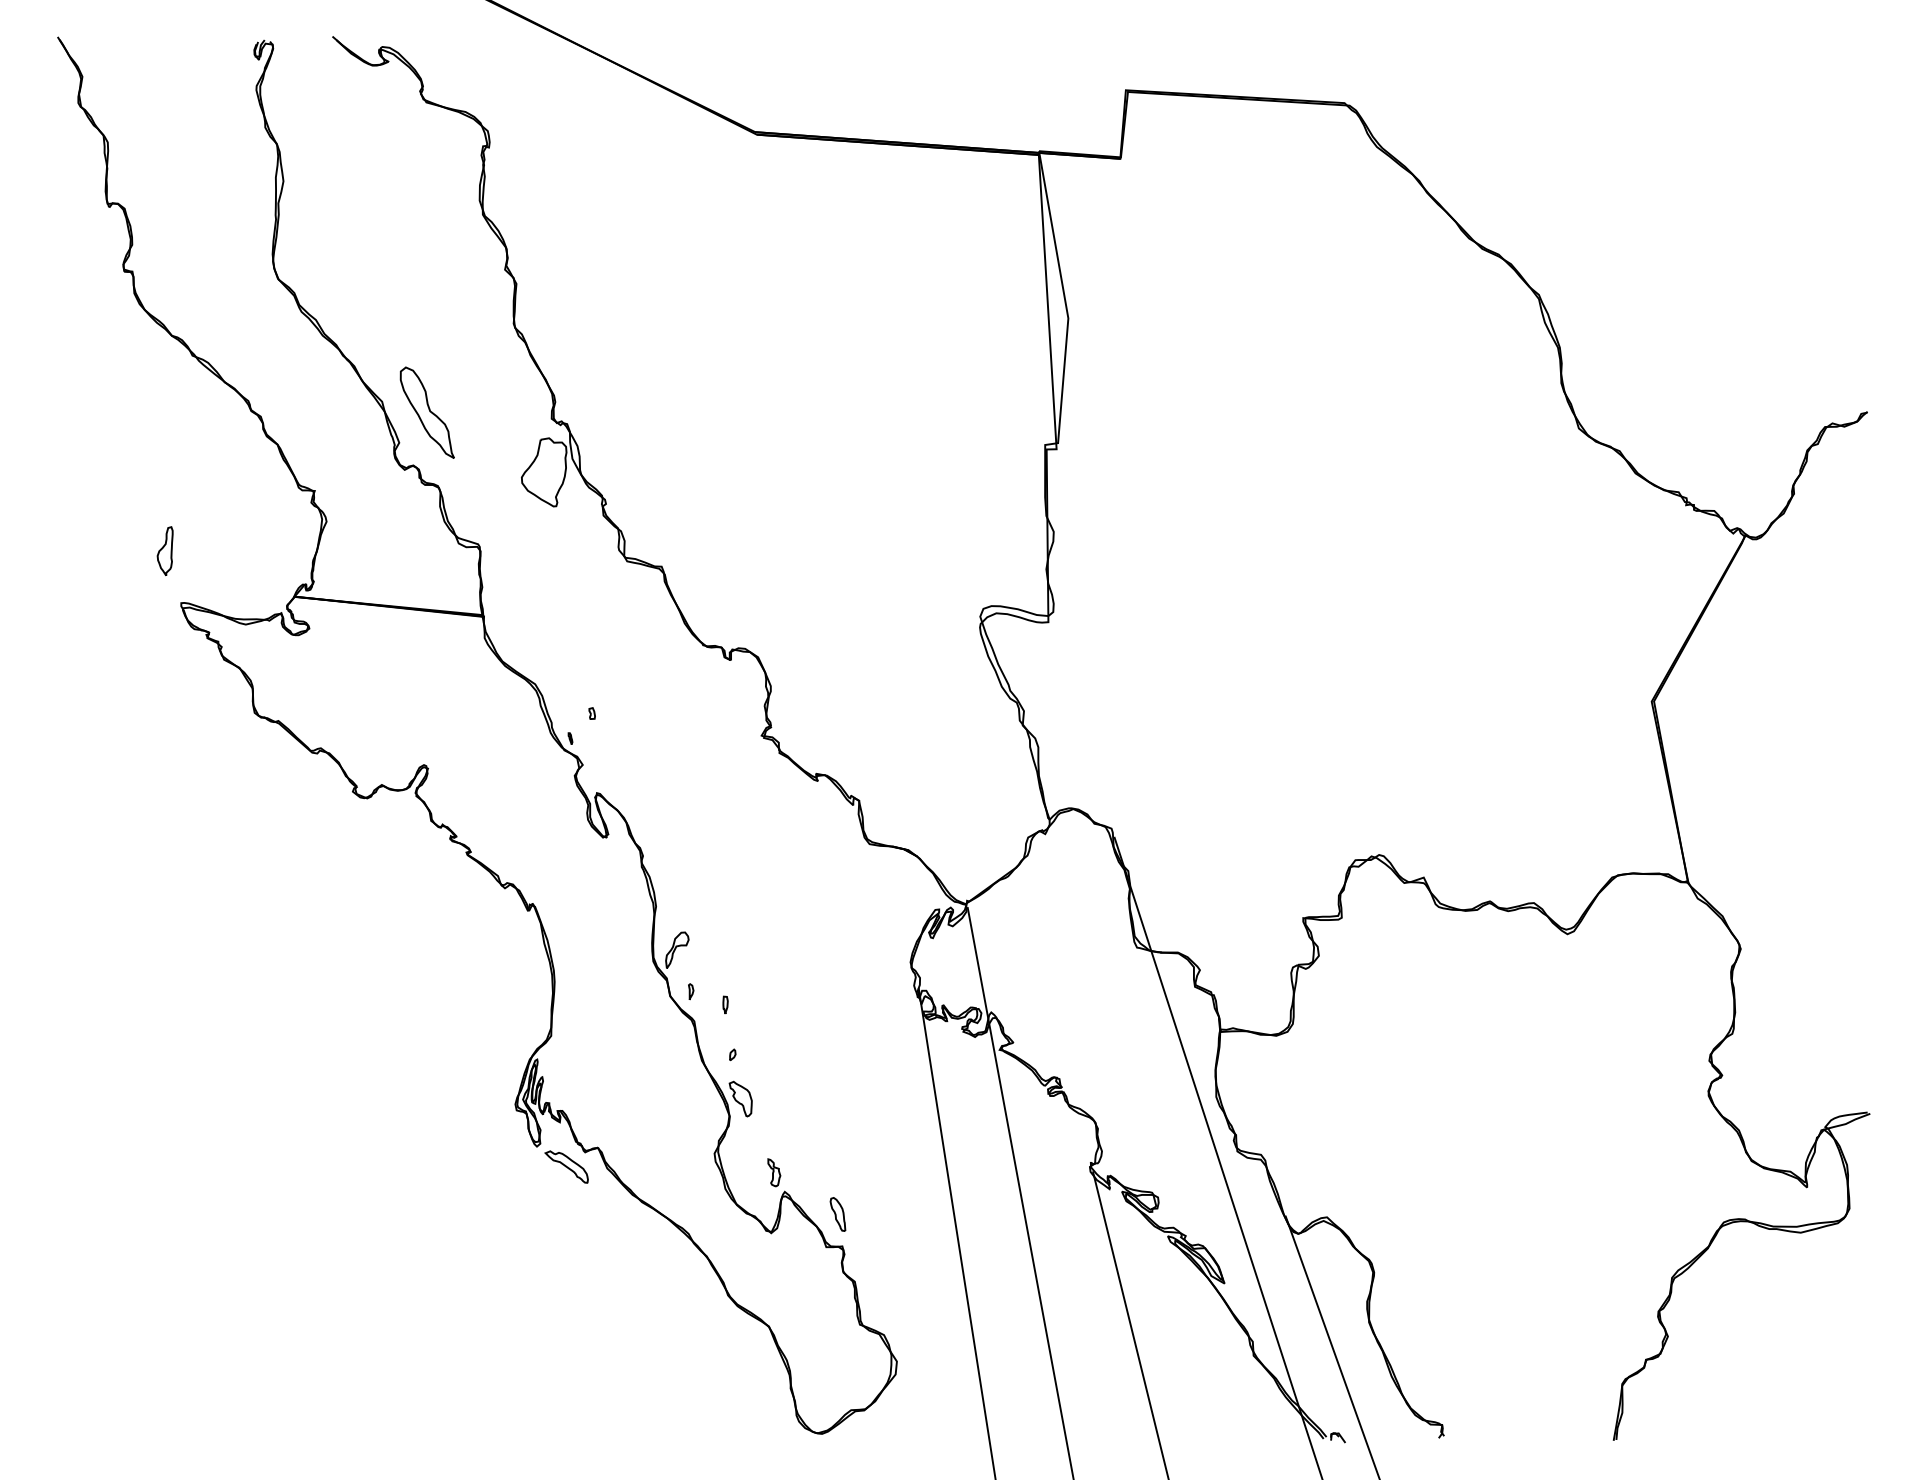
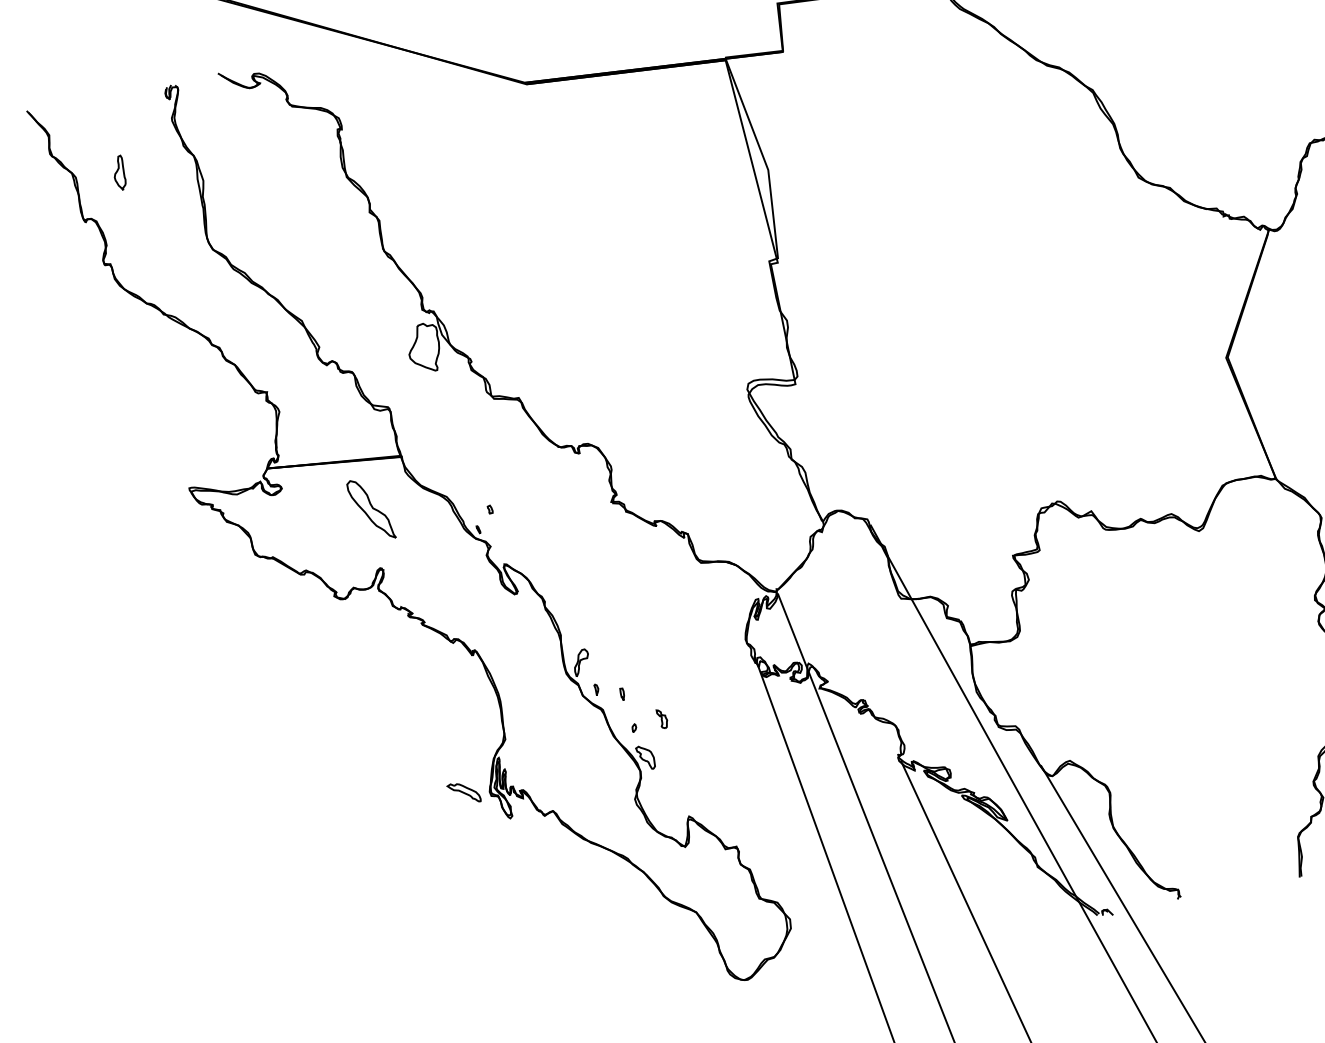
part: (426, 412) -> (370, 509), moved
part: (164, 551) -> (118, 173), moved
part: (566, 1166) -> (463, 792), moved
part: (774, 1172) -> (662, 718), moved
part: (837, 1214) -> (728, 825), removed

